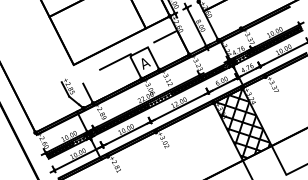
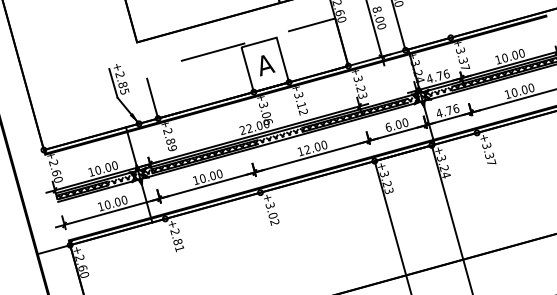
hatch: (242, 123) -> (418, 208), removed

